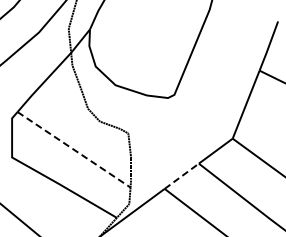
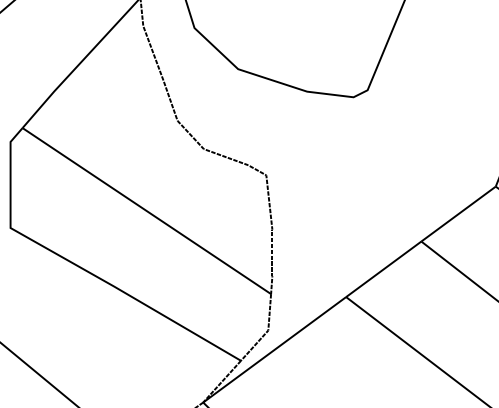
line: (74, 149) -> (147, 210), dashed -> solid
line: (182, 175) -> (385, 267), dashed -> solid

